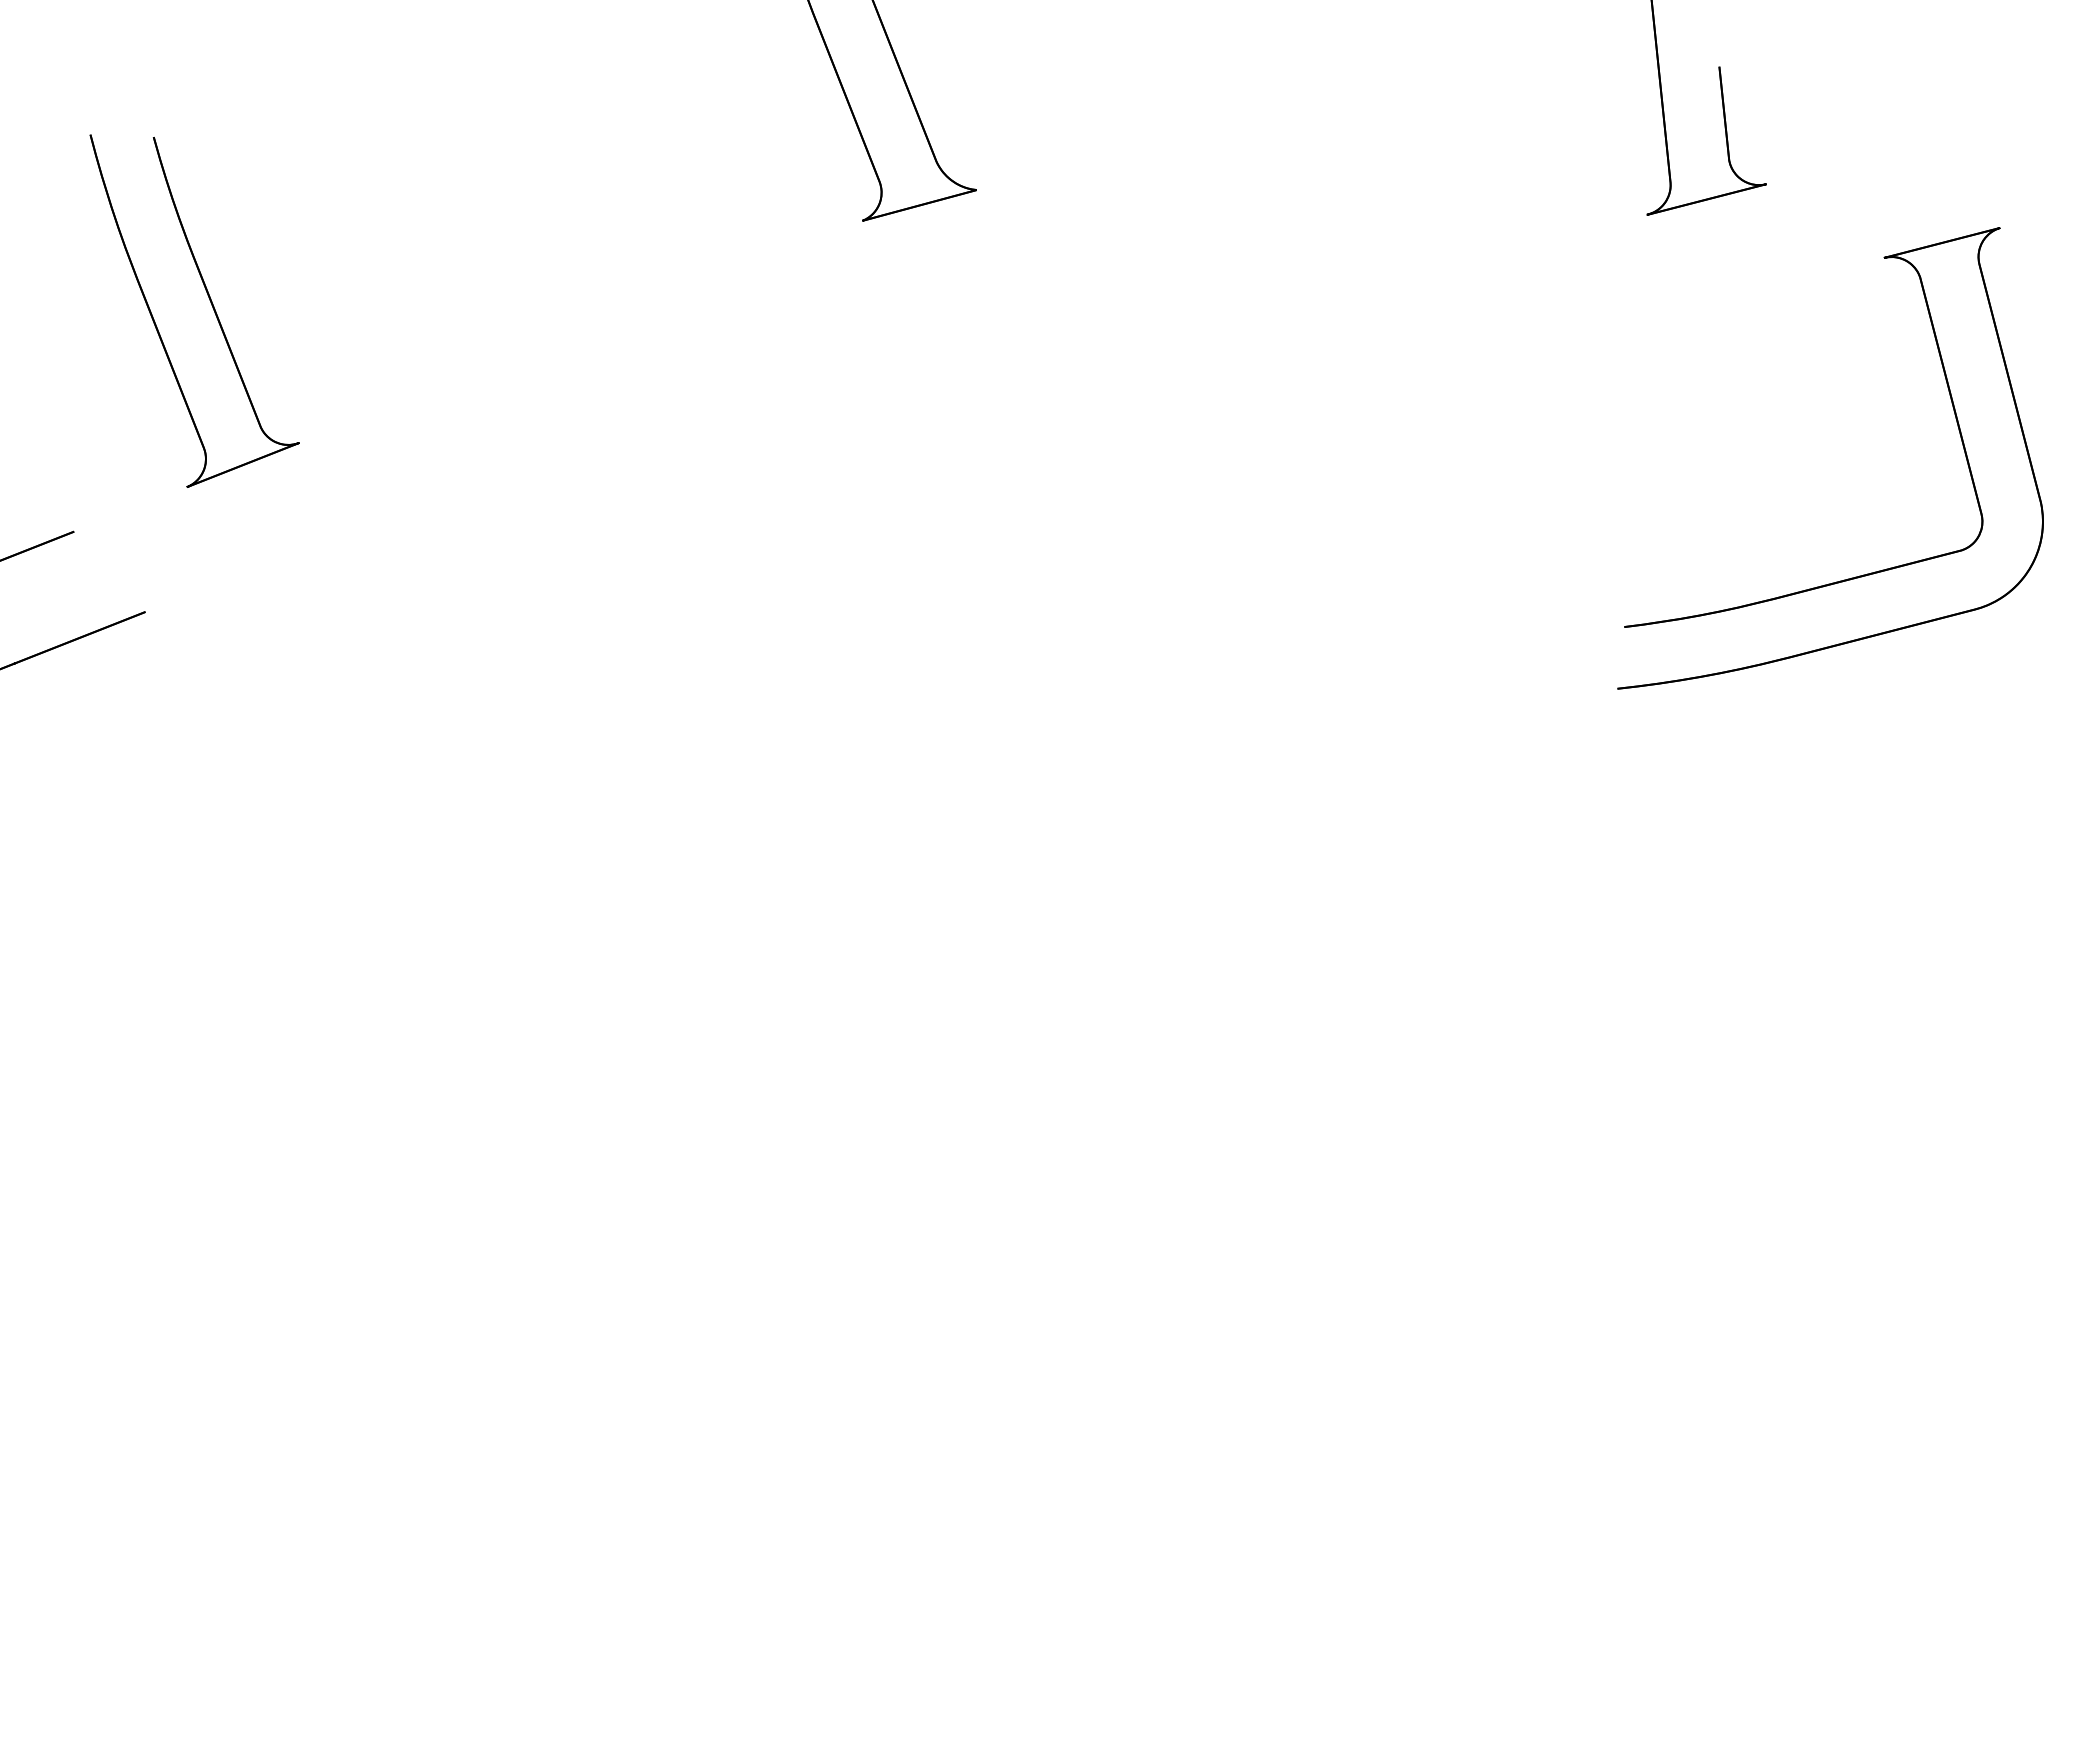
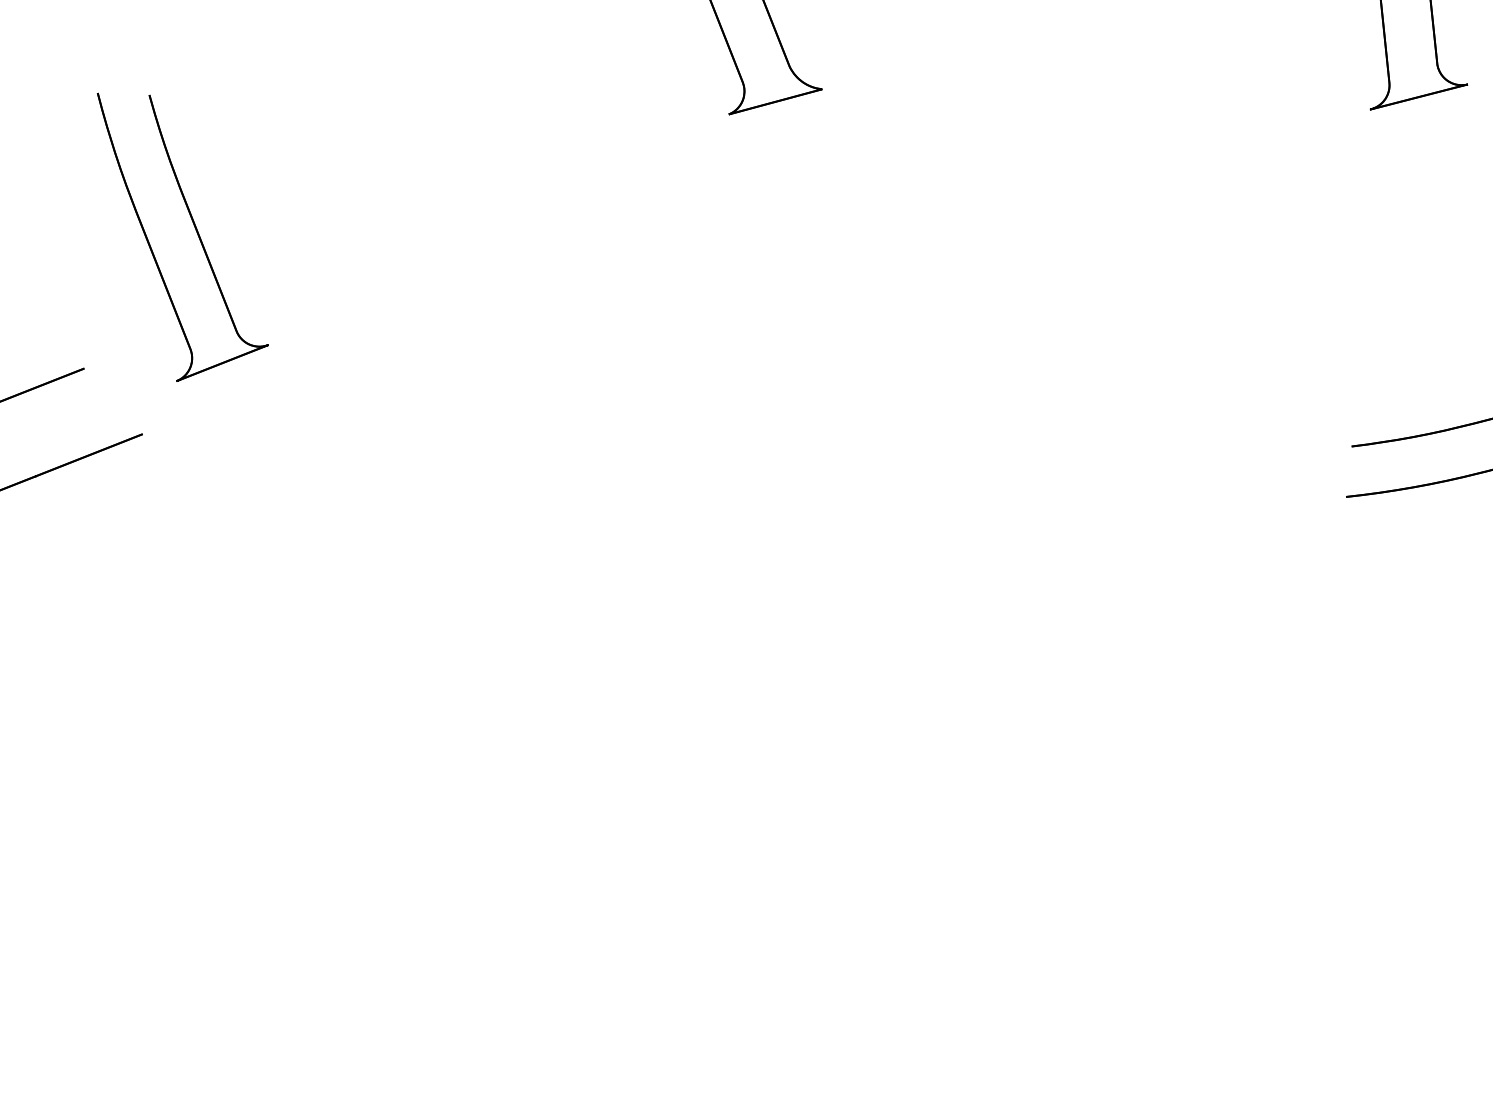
part: (210, 303) -> (195, 231), moved

